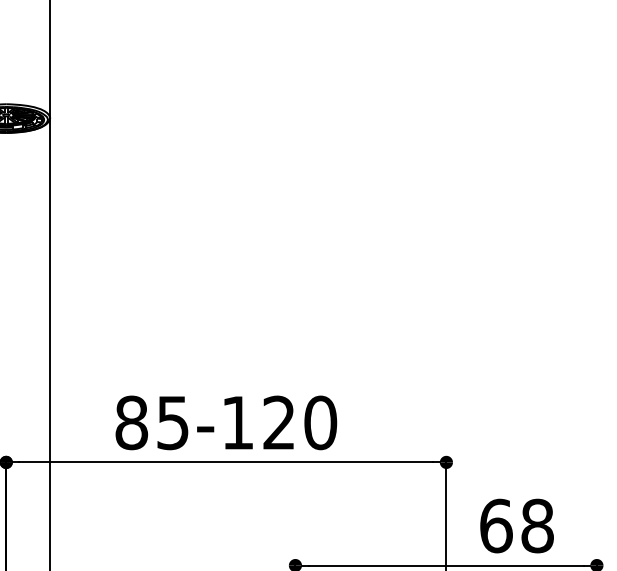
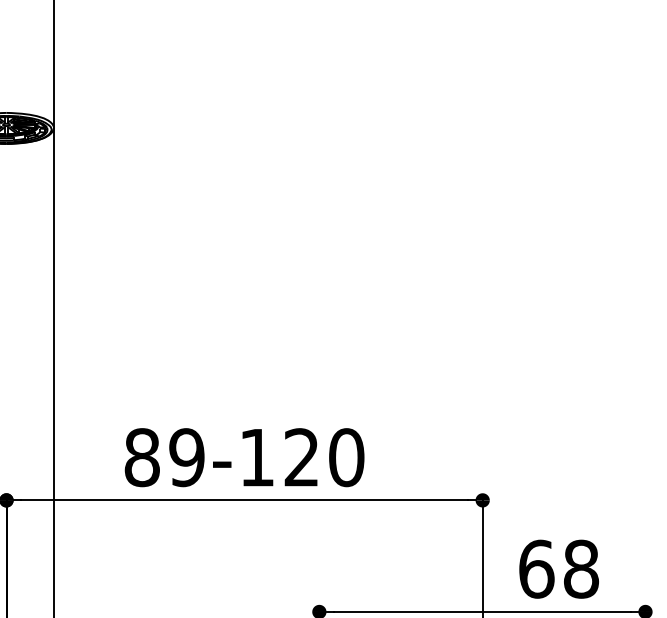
text: (172, 422) -> (186, 457), 85-120 -> 89-120

